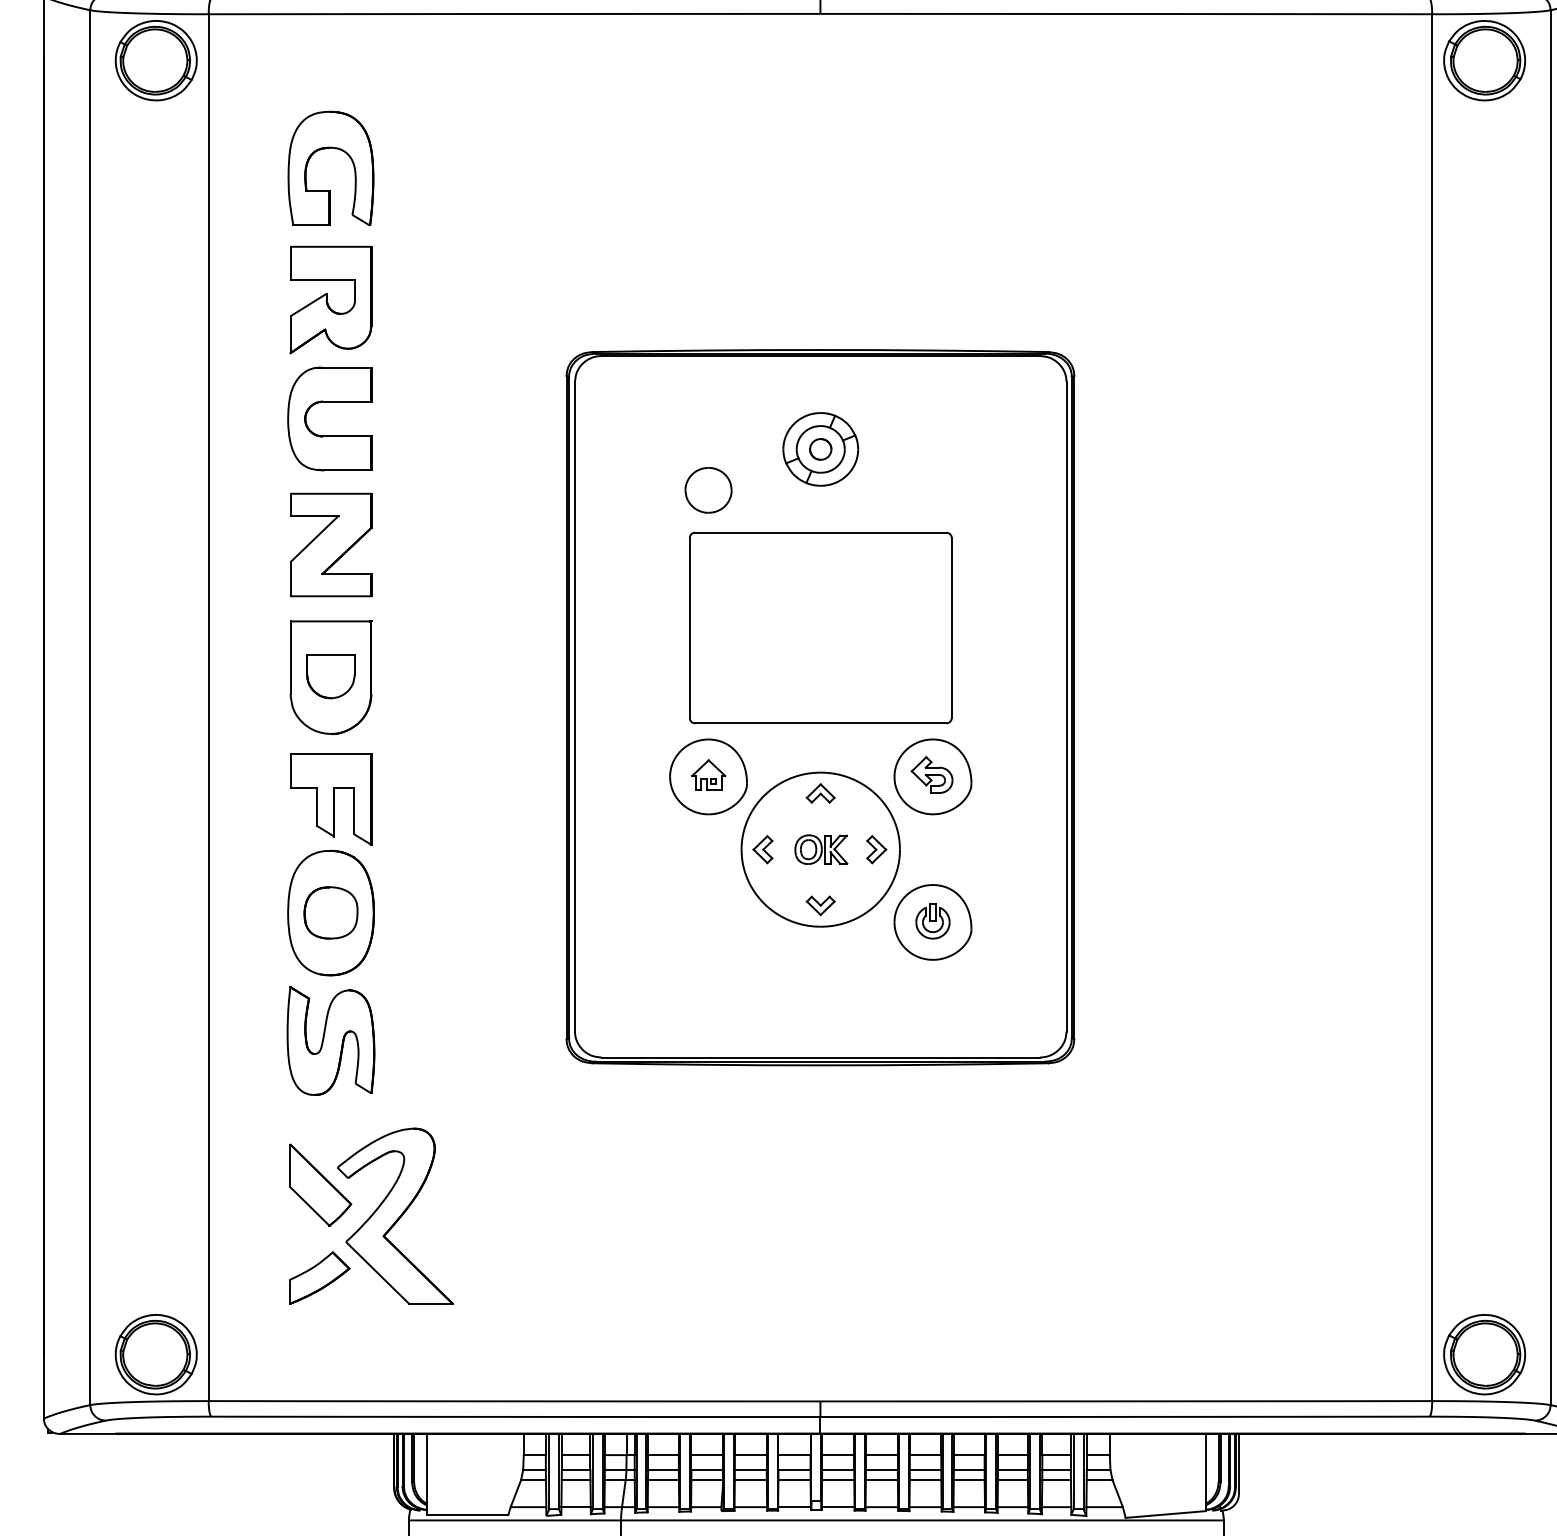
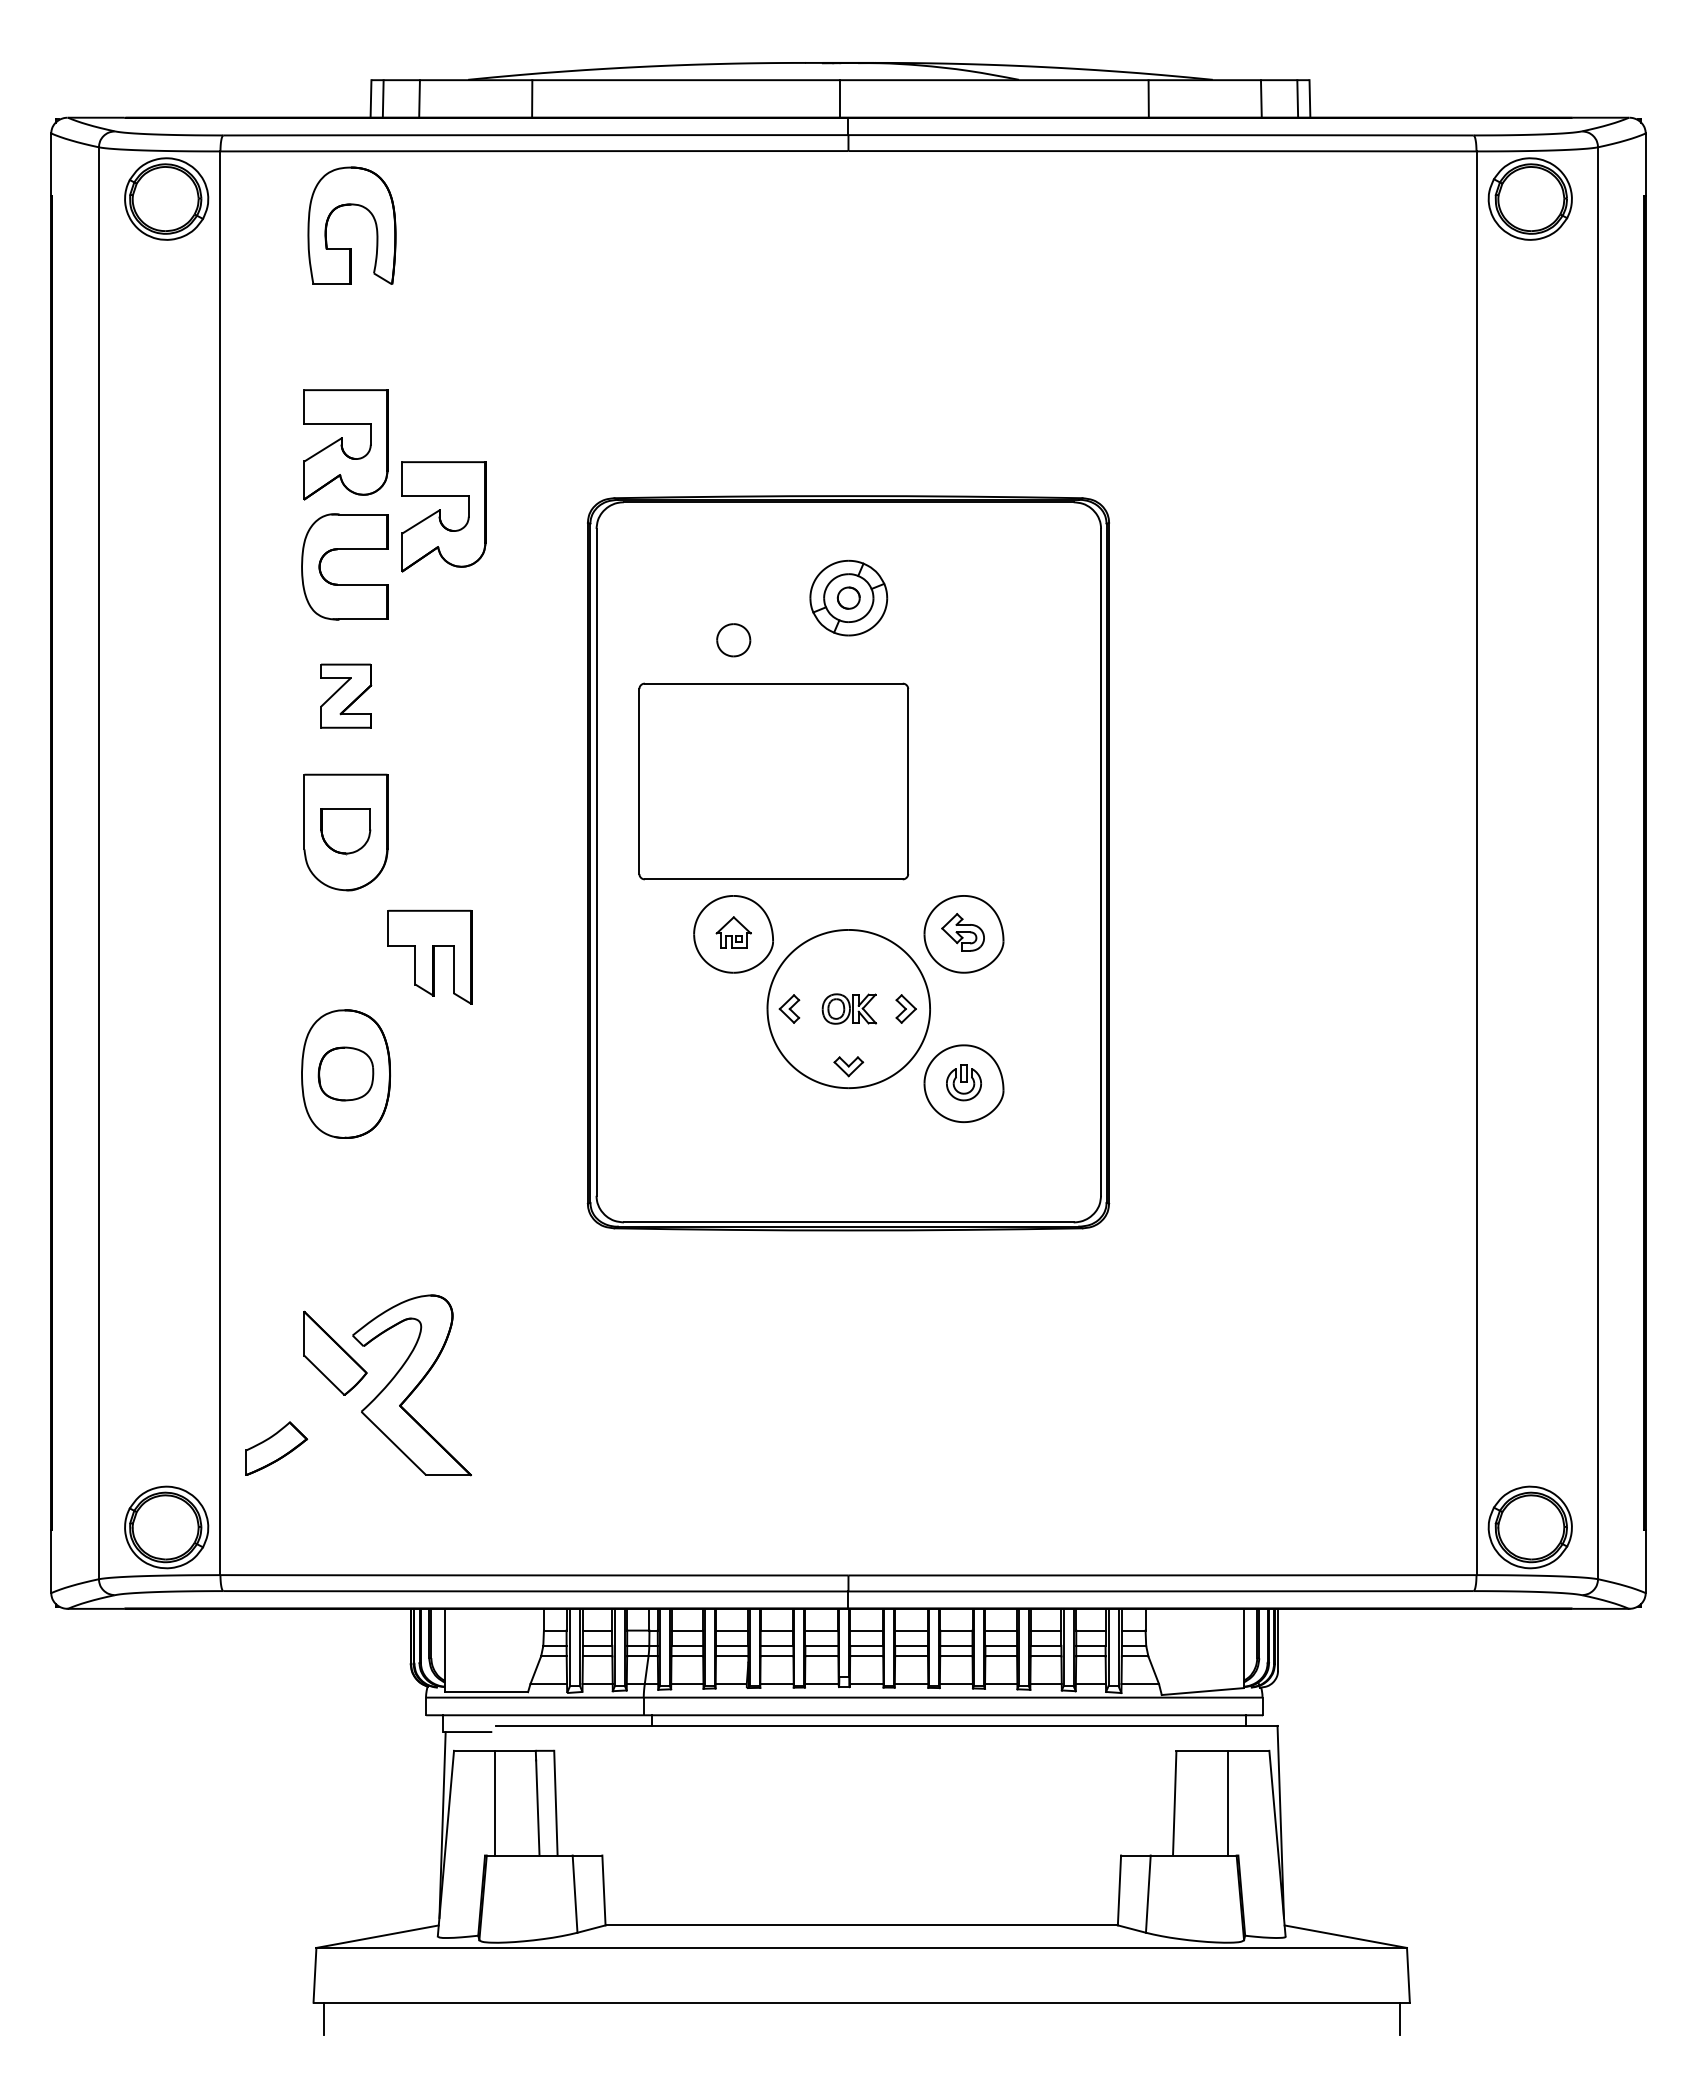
part: (330, 148) -> (351, 205), moved
part: (425, 369) -> (443, 516), added
part: (708, 490) -> (733, 640), size x0.7
part: (330, 544) -> (345, 695), size x0.6
part: (820, 628) -> (773, 781), moved
part: (820, 792) -> (848, 950), removed
part: (330, 798) -> (429, 956), moved
part: (330, 1041) -> (345, 1205), removed
part: (319, 1277) -> (276, 1448), moved

